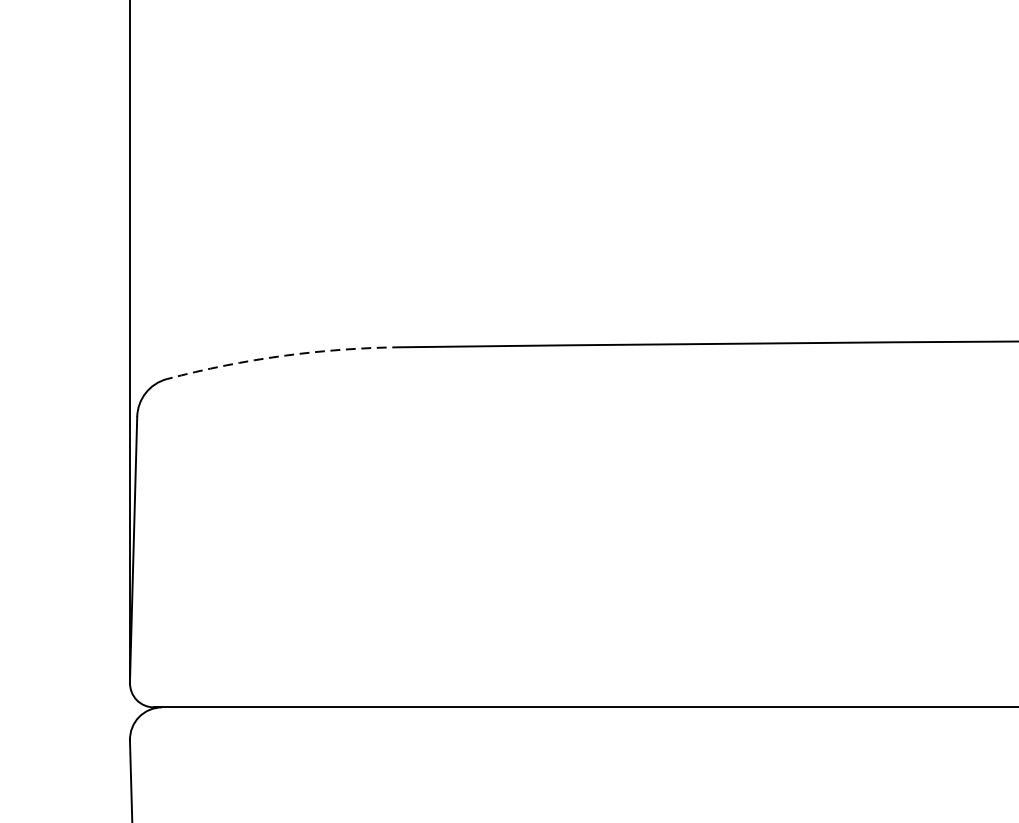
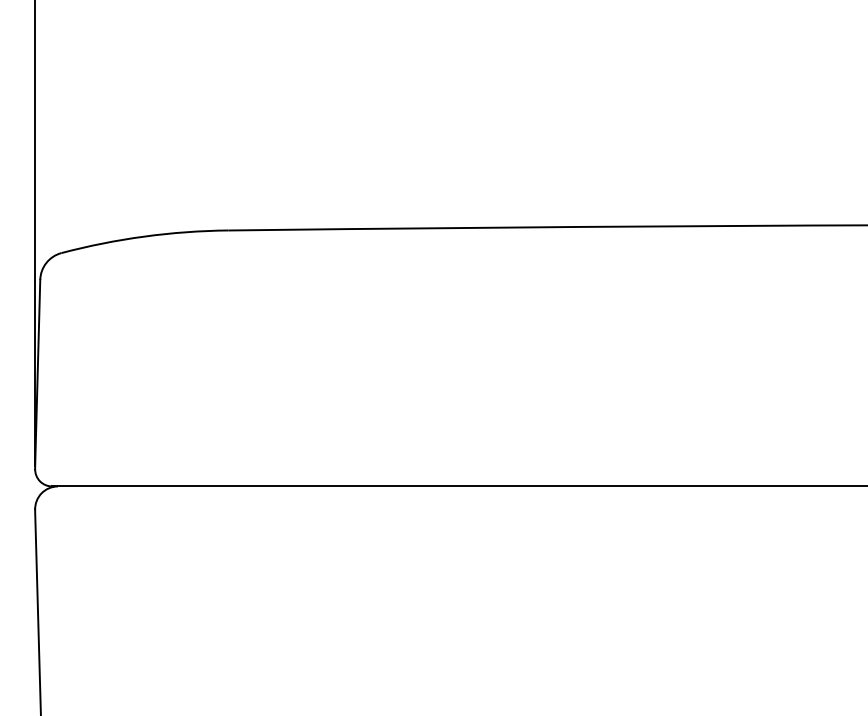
arc: (283, 355) -> (144, 236), dashed -> solid

